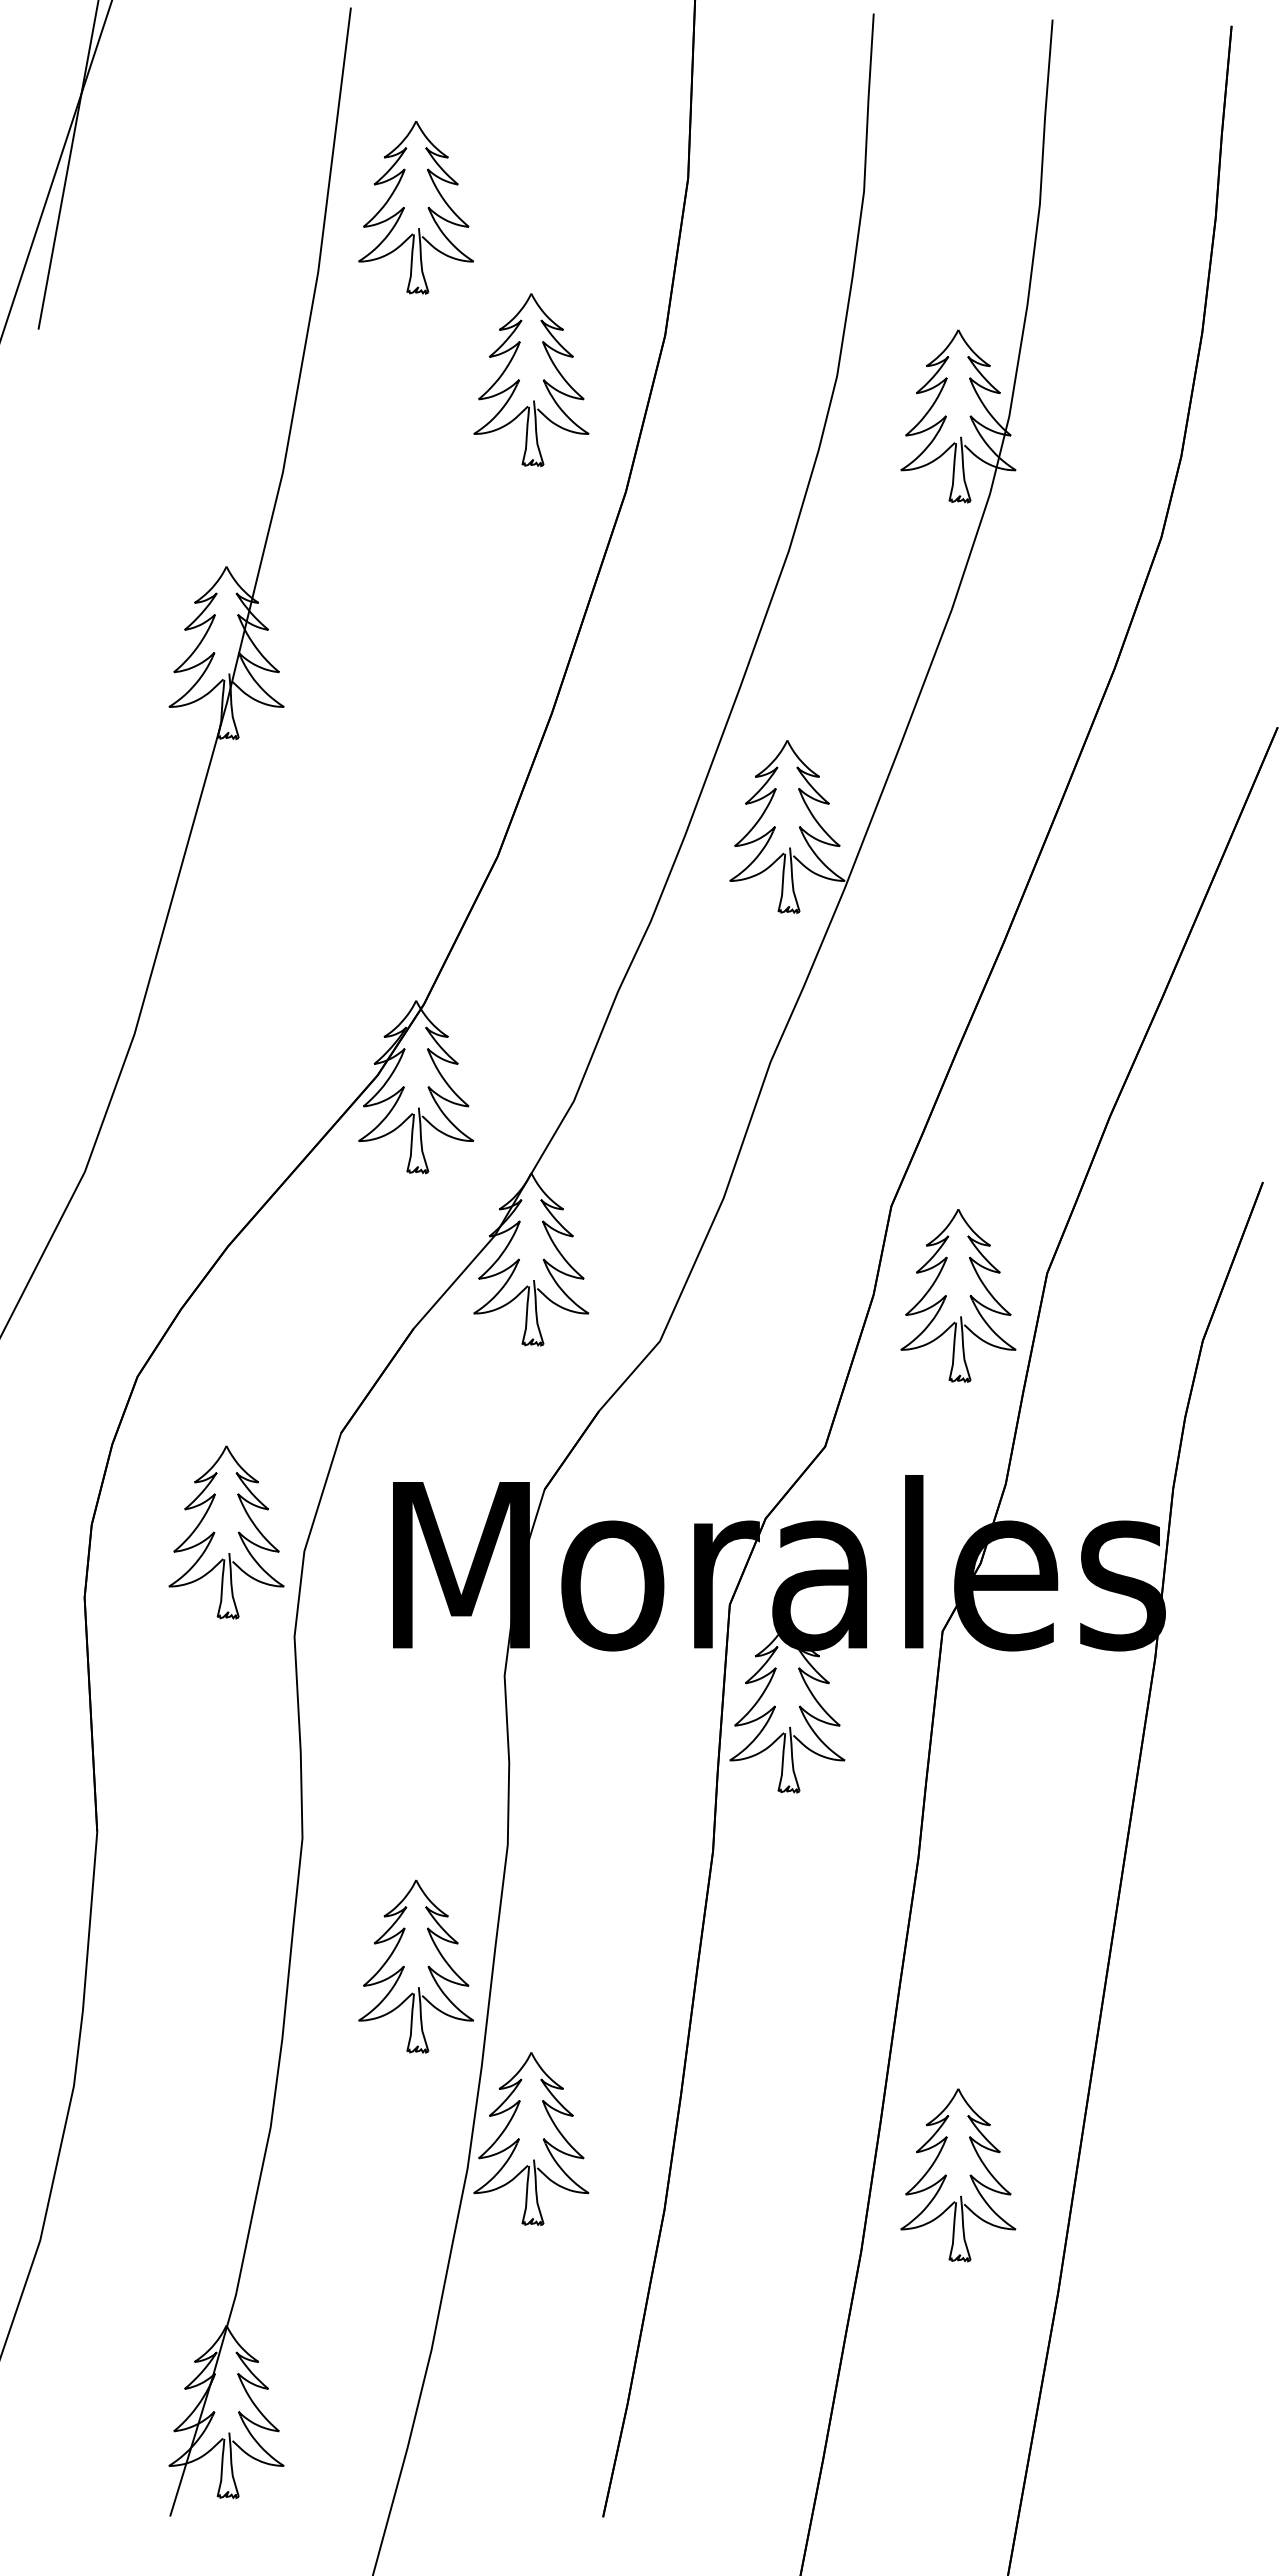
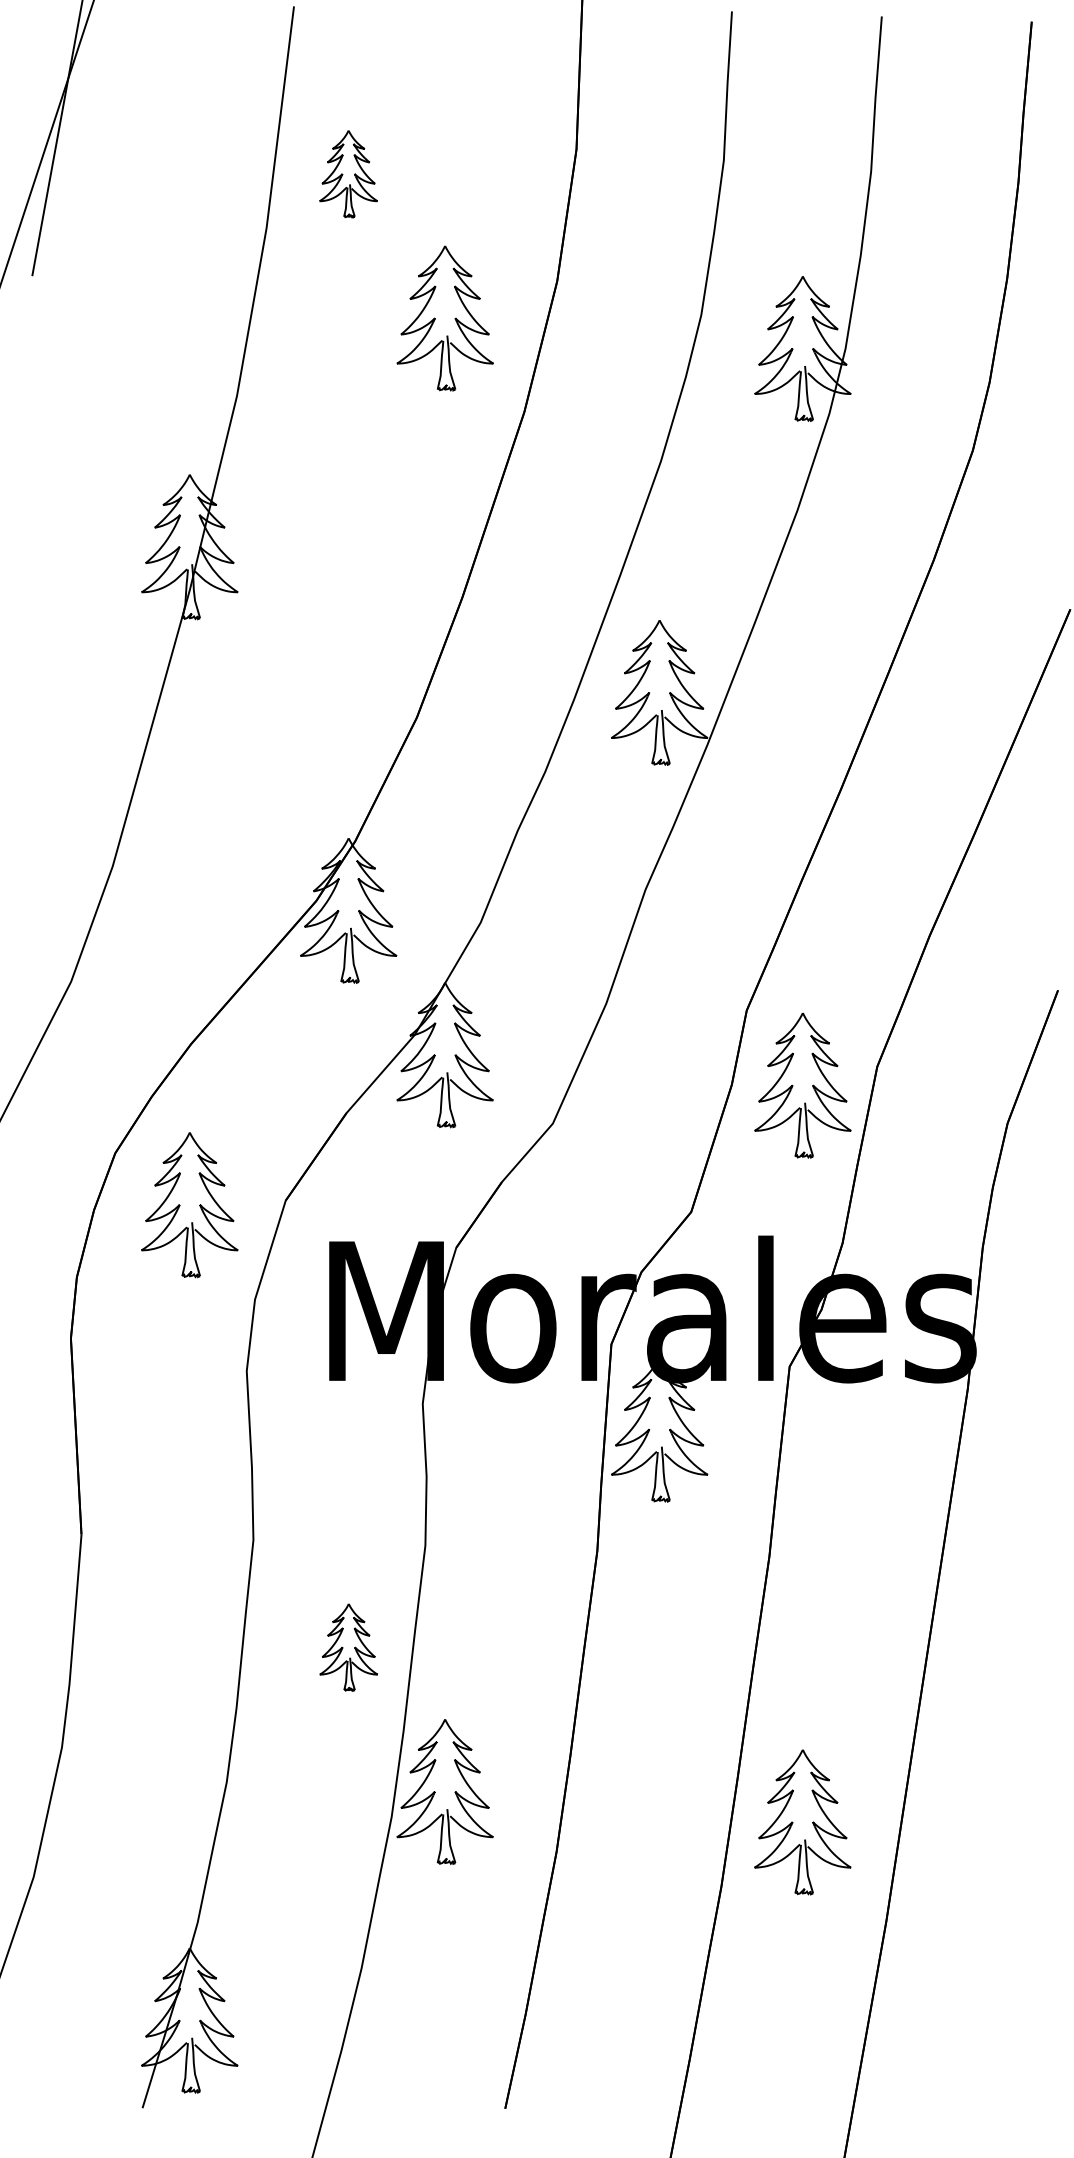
part: (415, 207) -> (348, 173), size x0.6
part: (226, 1532) -> (189, 1205), moved
part: (416, 1966) -> (348, 1647), size x0.6

